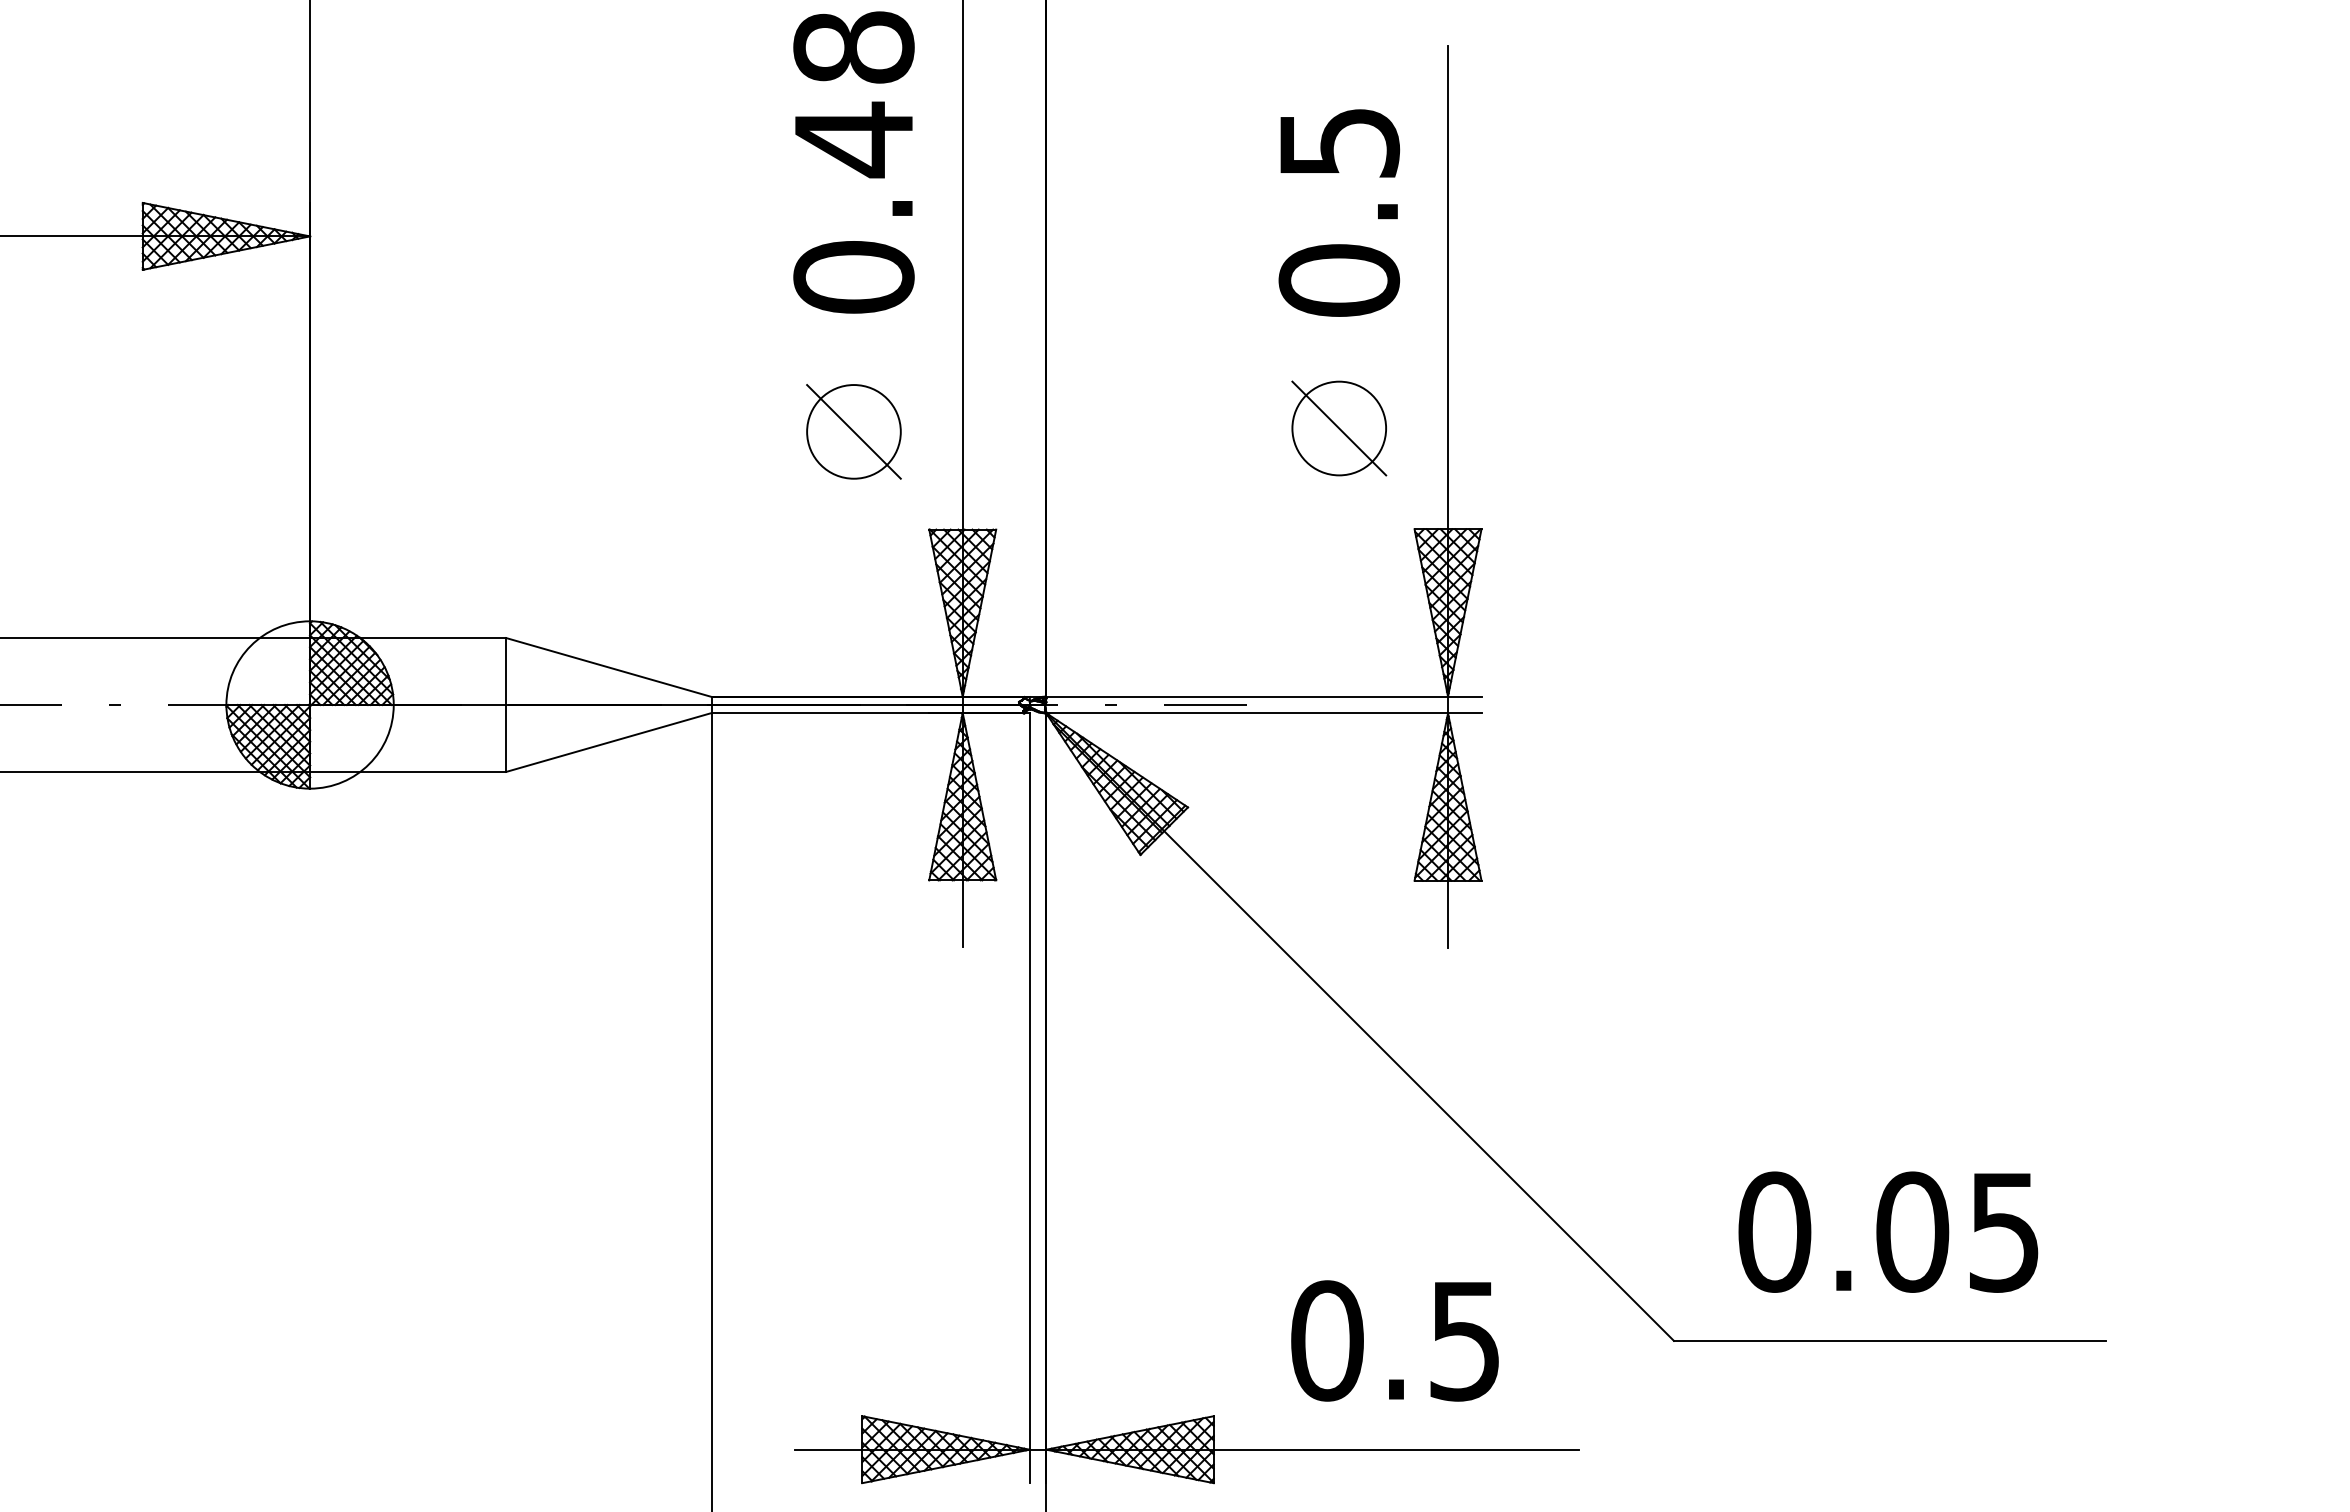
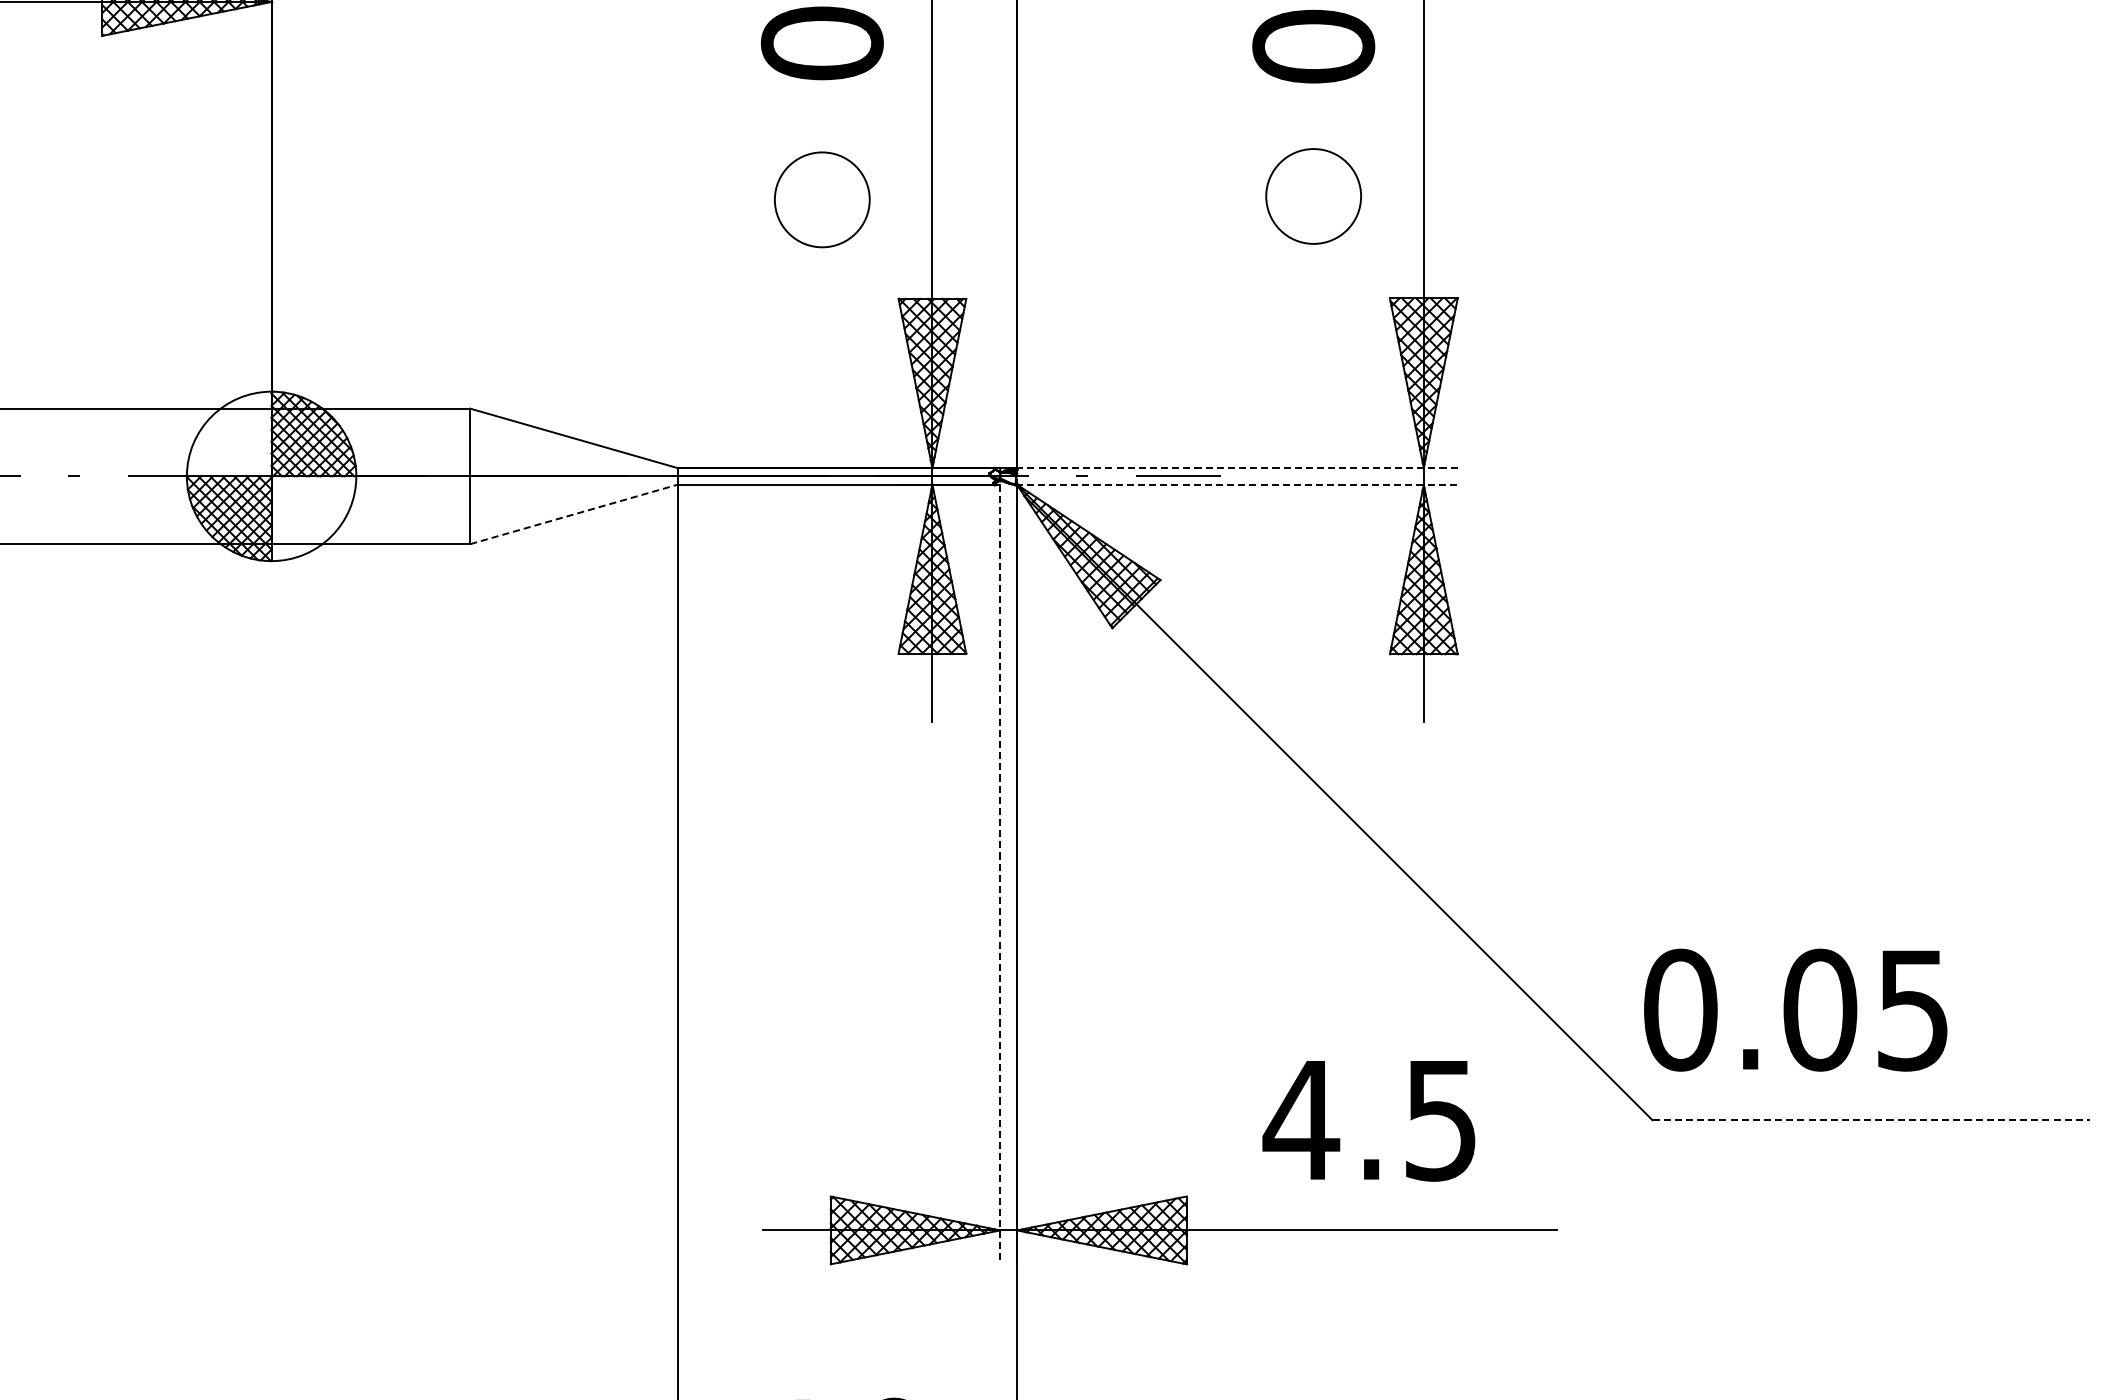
line: (1339, 428) -> (1313, 196), removed
line: (853, 431) -> (821, 199), removed
line: (1262, 696) -> (1235, 467), solid -> dashed
line: (1263, 713) -> (1236, 485), solid -> dashed
line: (608, 742) -> (573, 514), solid -> dashed
line: (1029, 1098) -> (1000, 874), solid -> dashed
text: (1888, 1231) -> (1795, 1009), moved
text: (1326, 1340) -> (1300, 1119), 0.5 -> 4.5
line: (1889, 1340) -> (1870, 1119), solid -> dashed

